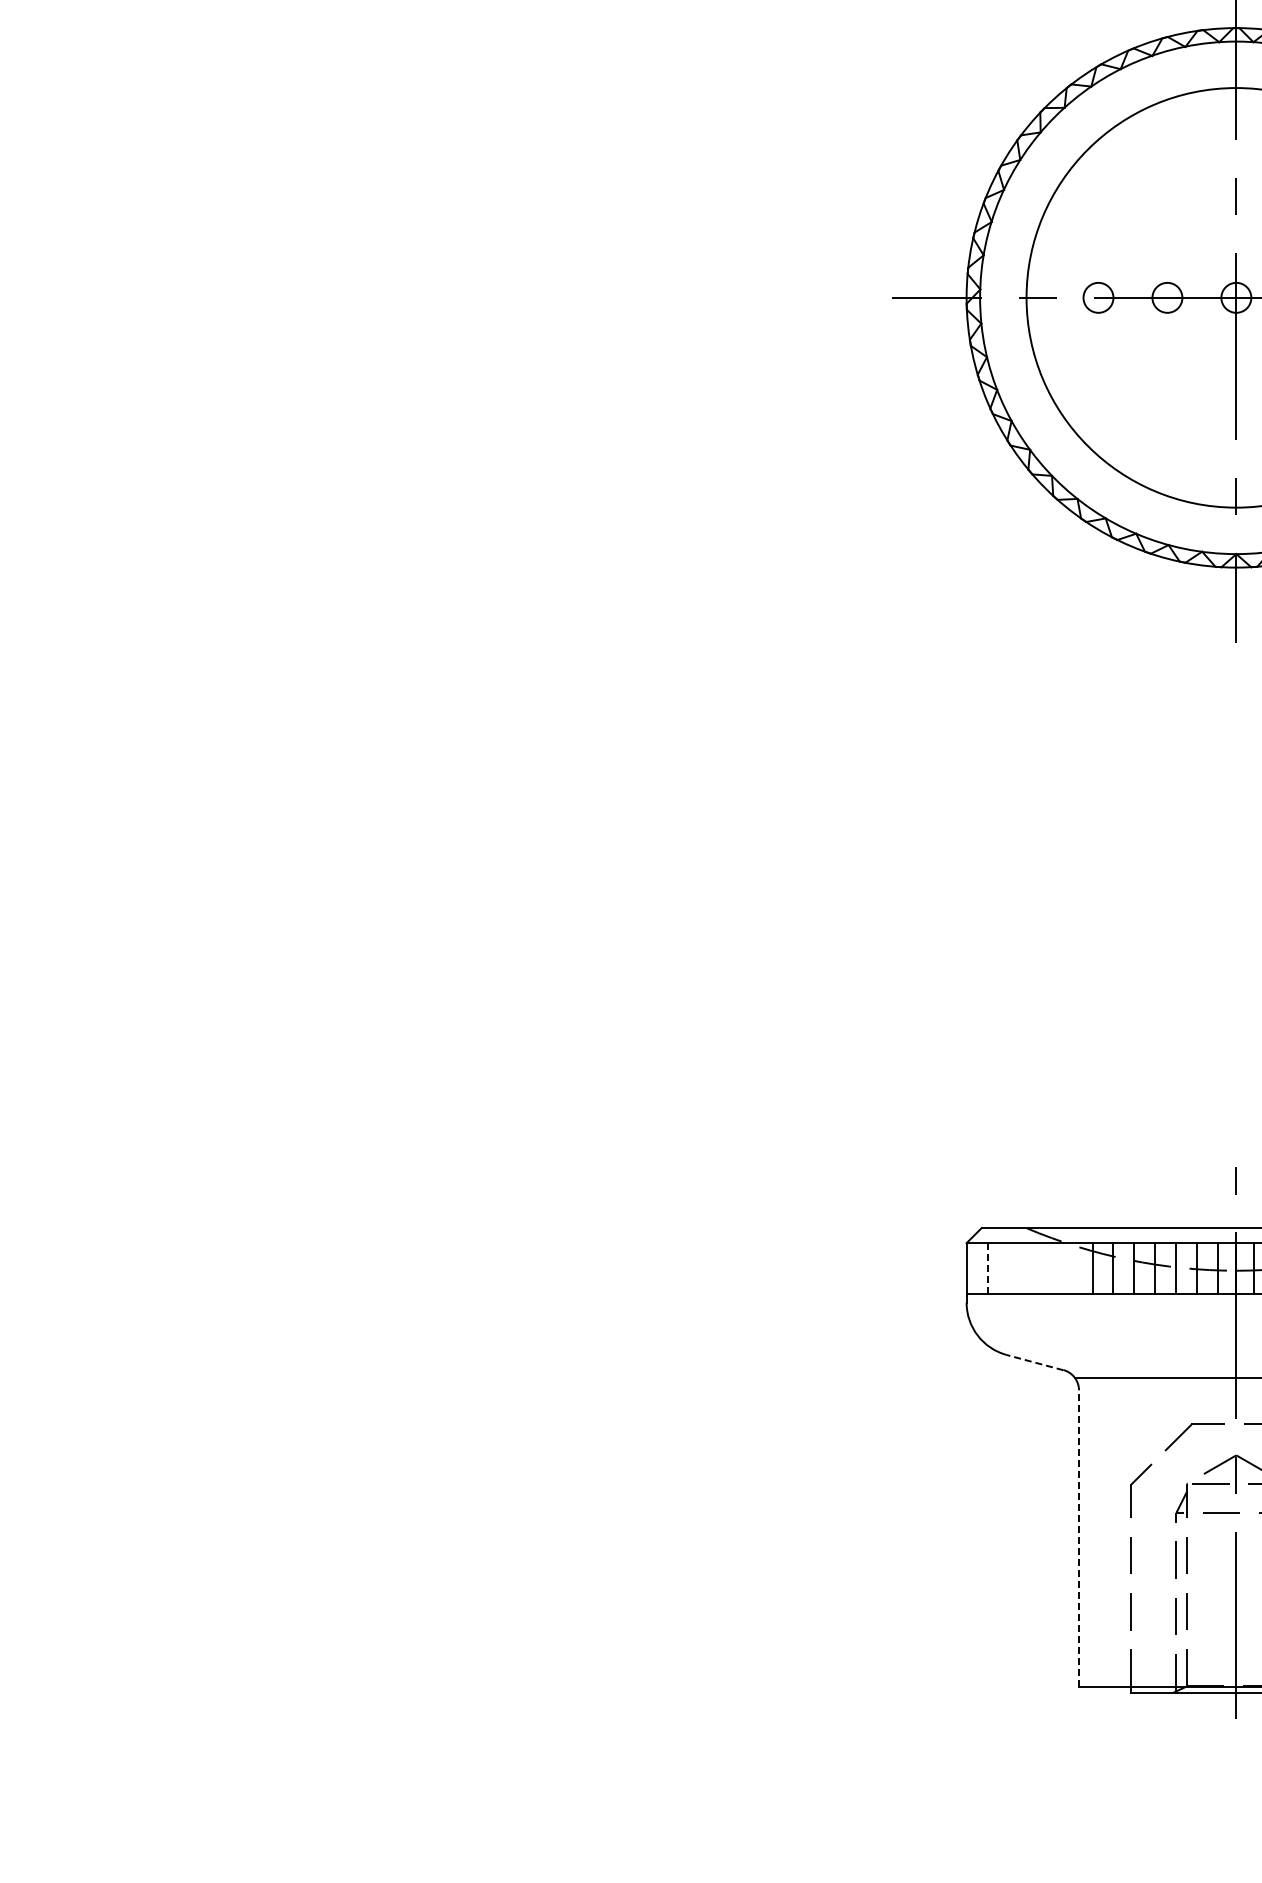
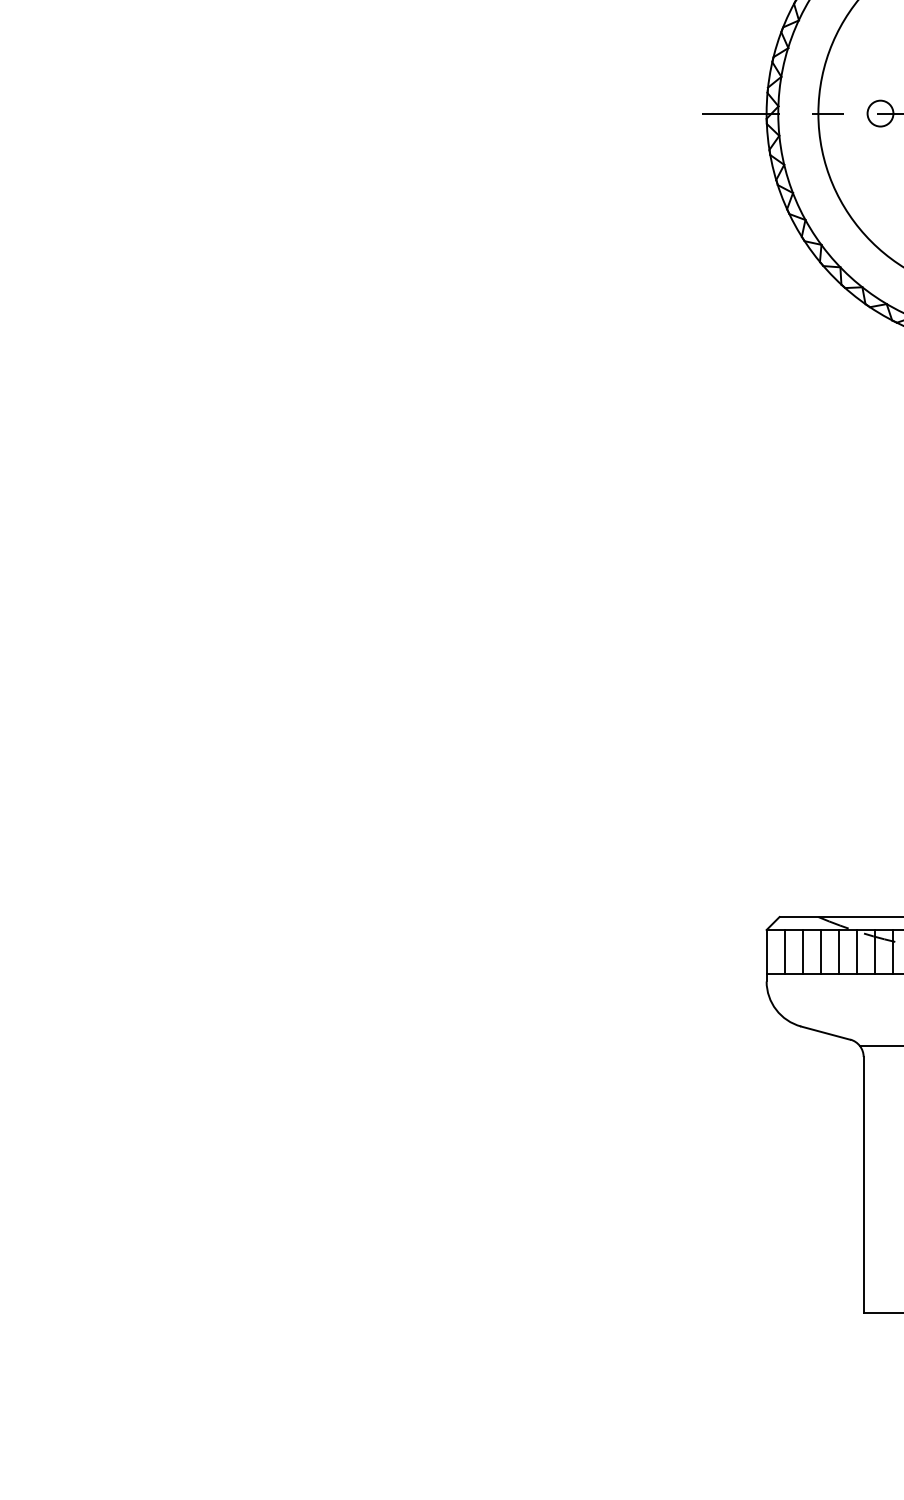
line: (987, 1268) -> (784, 951), dashed -> solid
line: (1008, 1268) -> (802, 951), added
line: (1029, 1268) -> (820, 951), added
line: (1050, 1268) -> (839, 951), added
line: (1071, 1268) -> (857, 951), added
line: (1034, 1362) -> (825, 1033), dashed -> solid
line: (1079, 1538) -> (864, 1185), dashed -> solid

